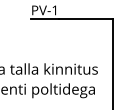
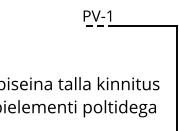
line: (44, 19) -> (97, 26), solid -> dashed

